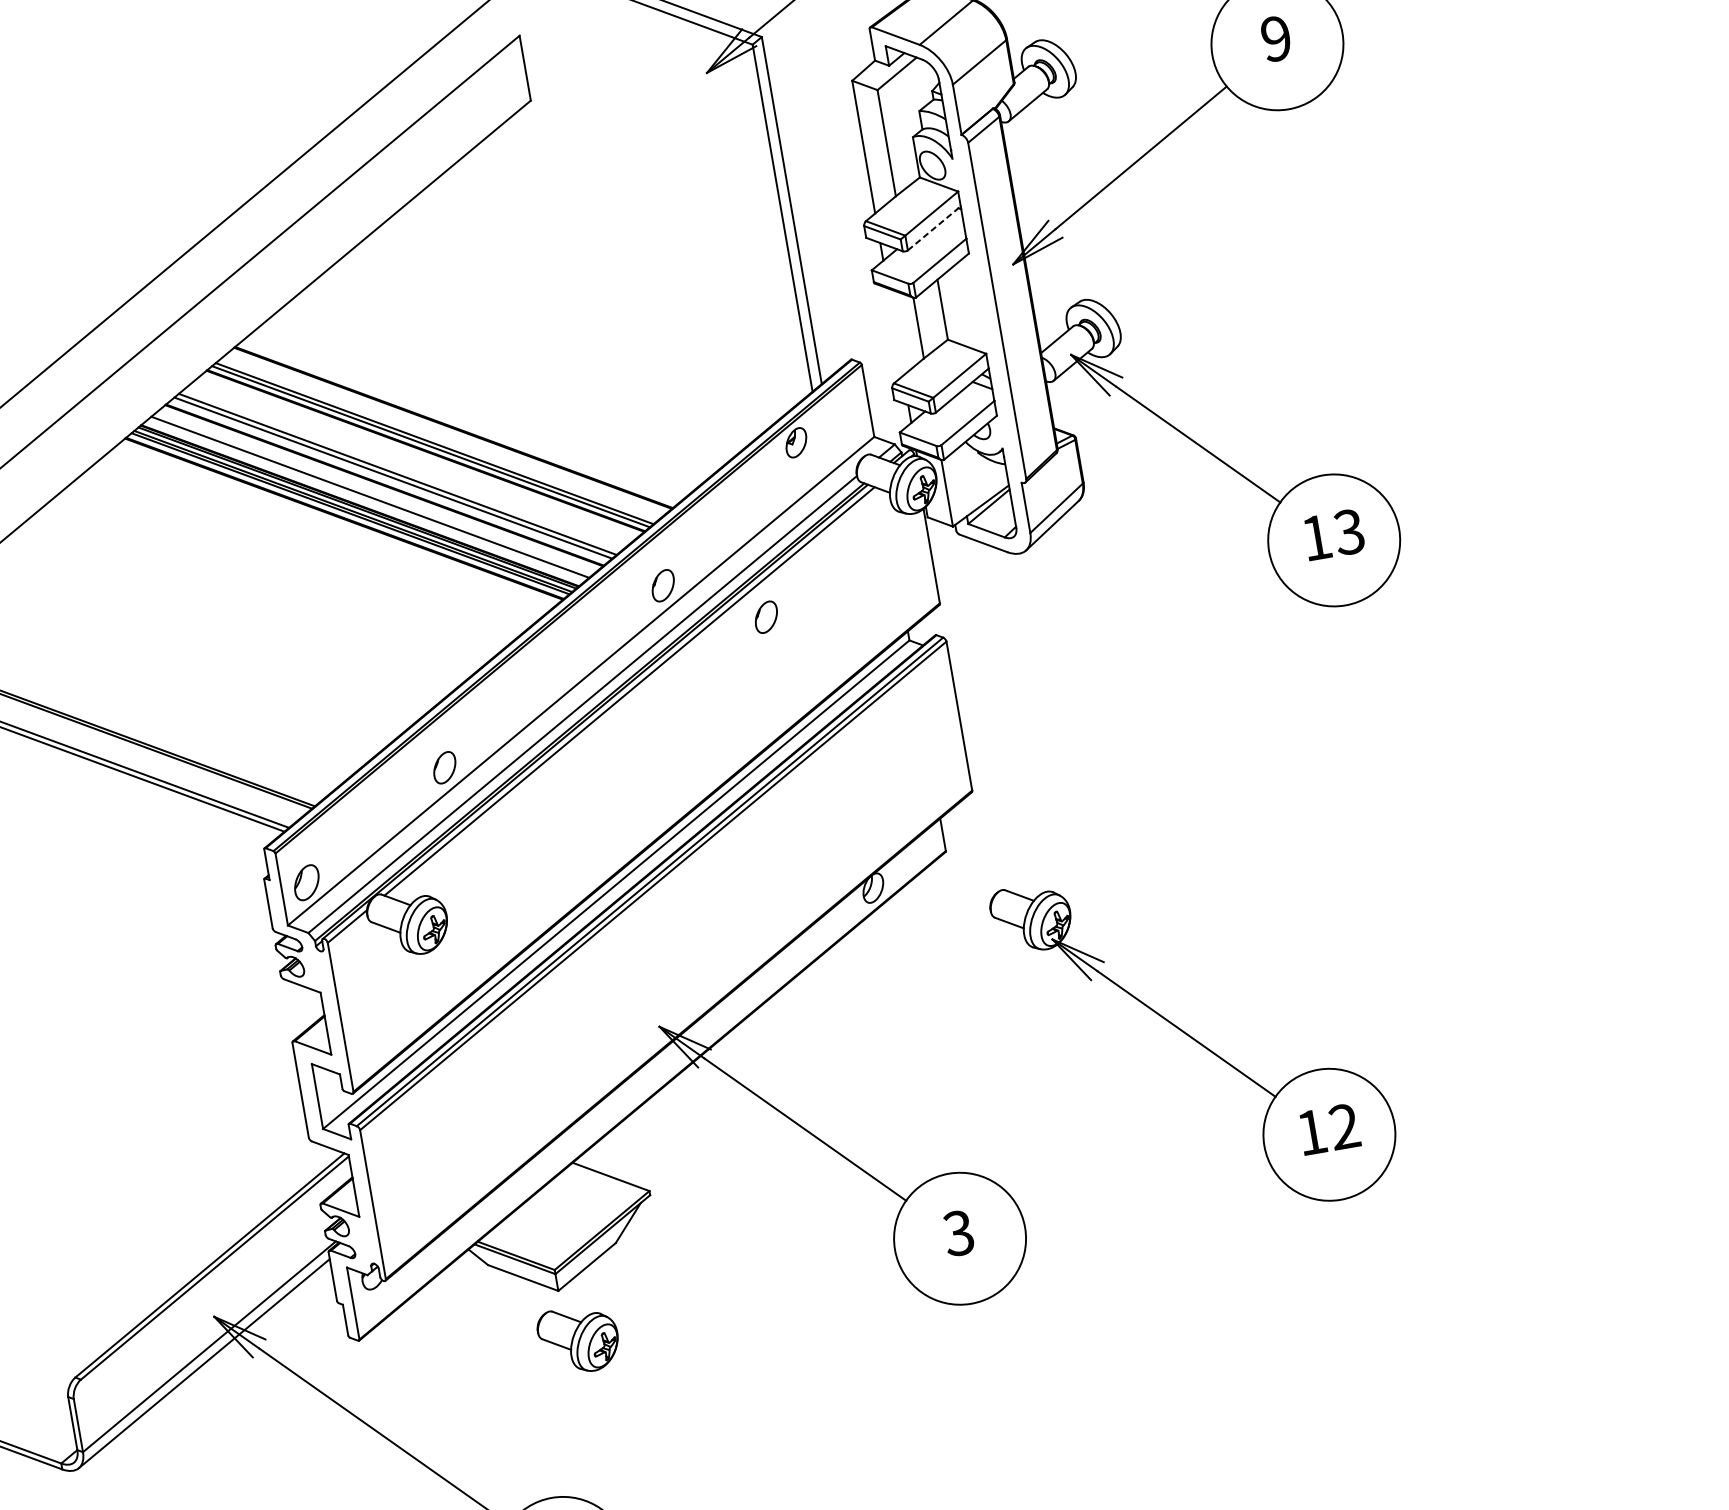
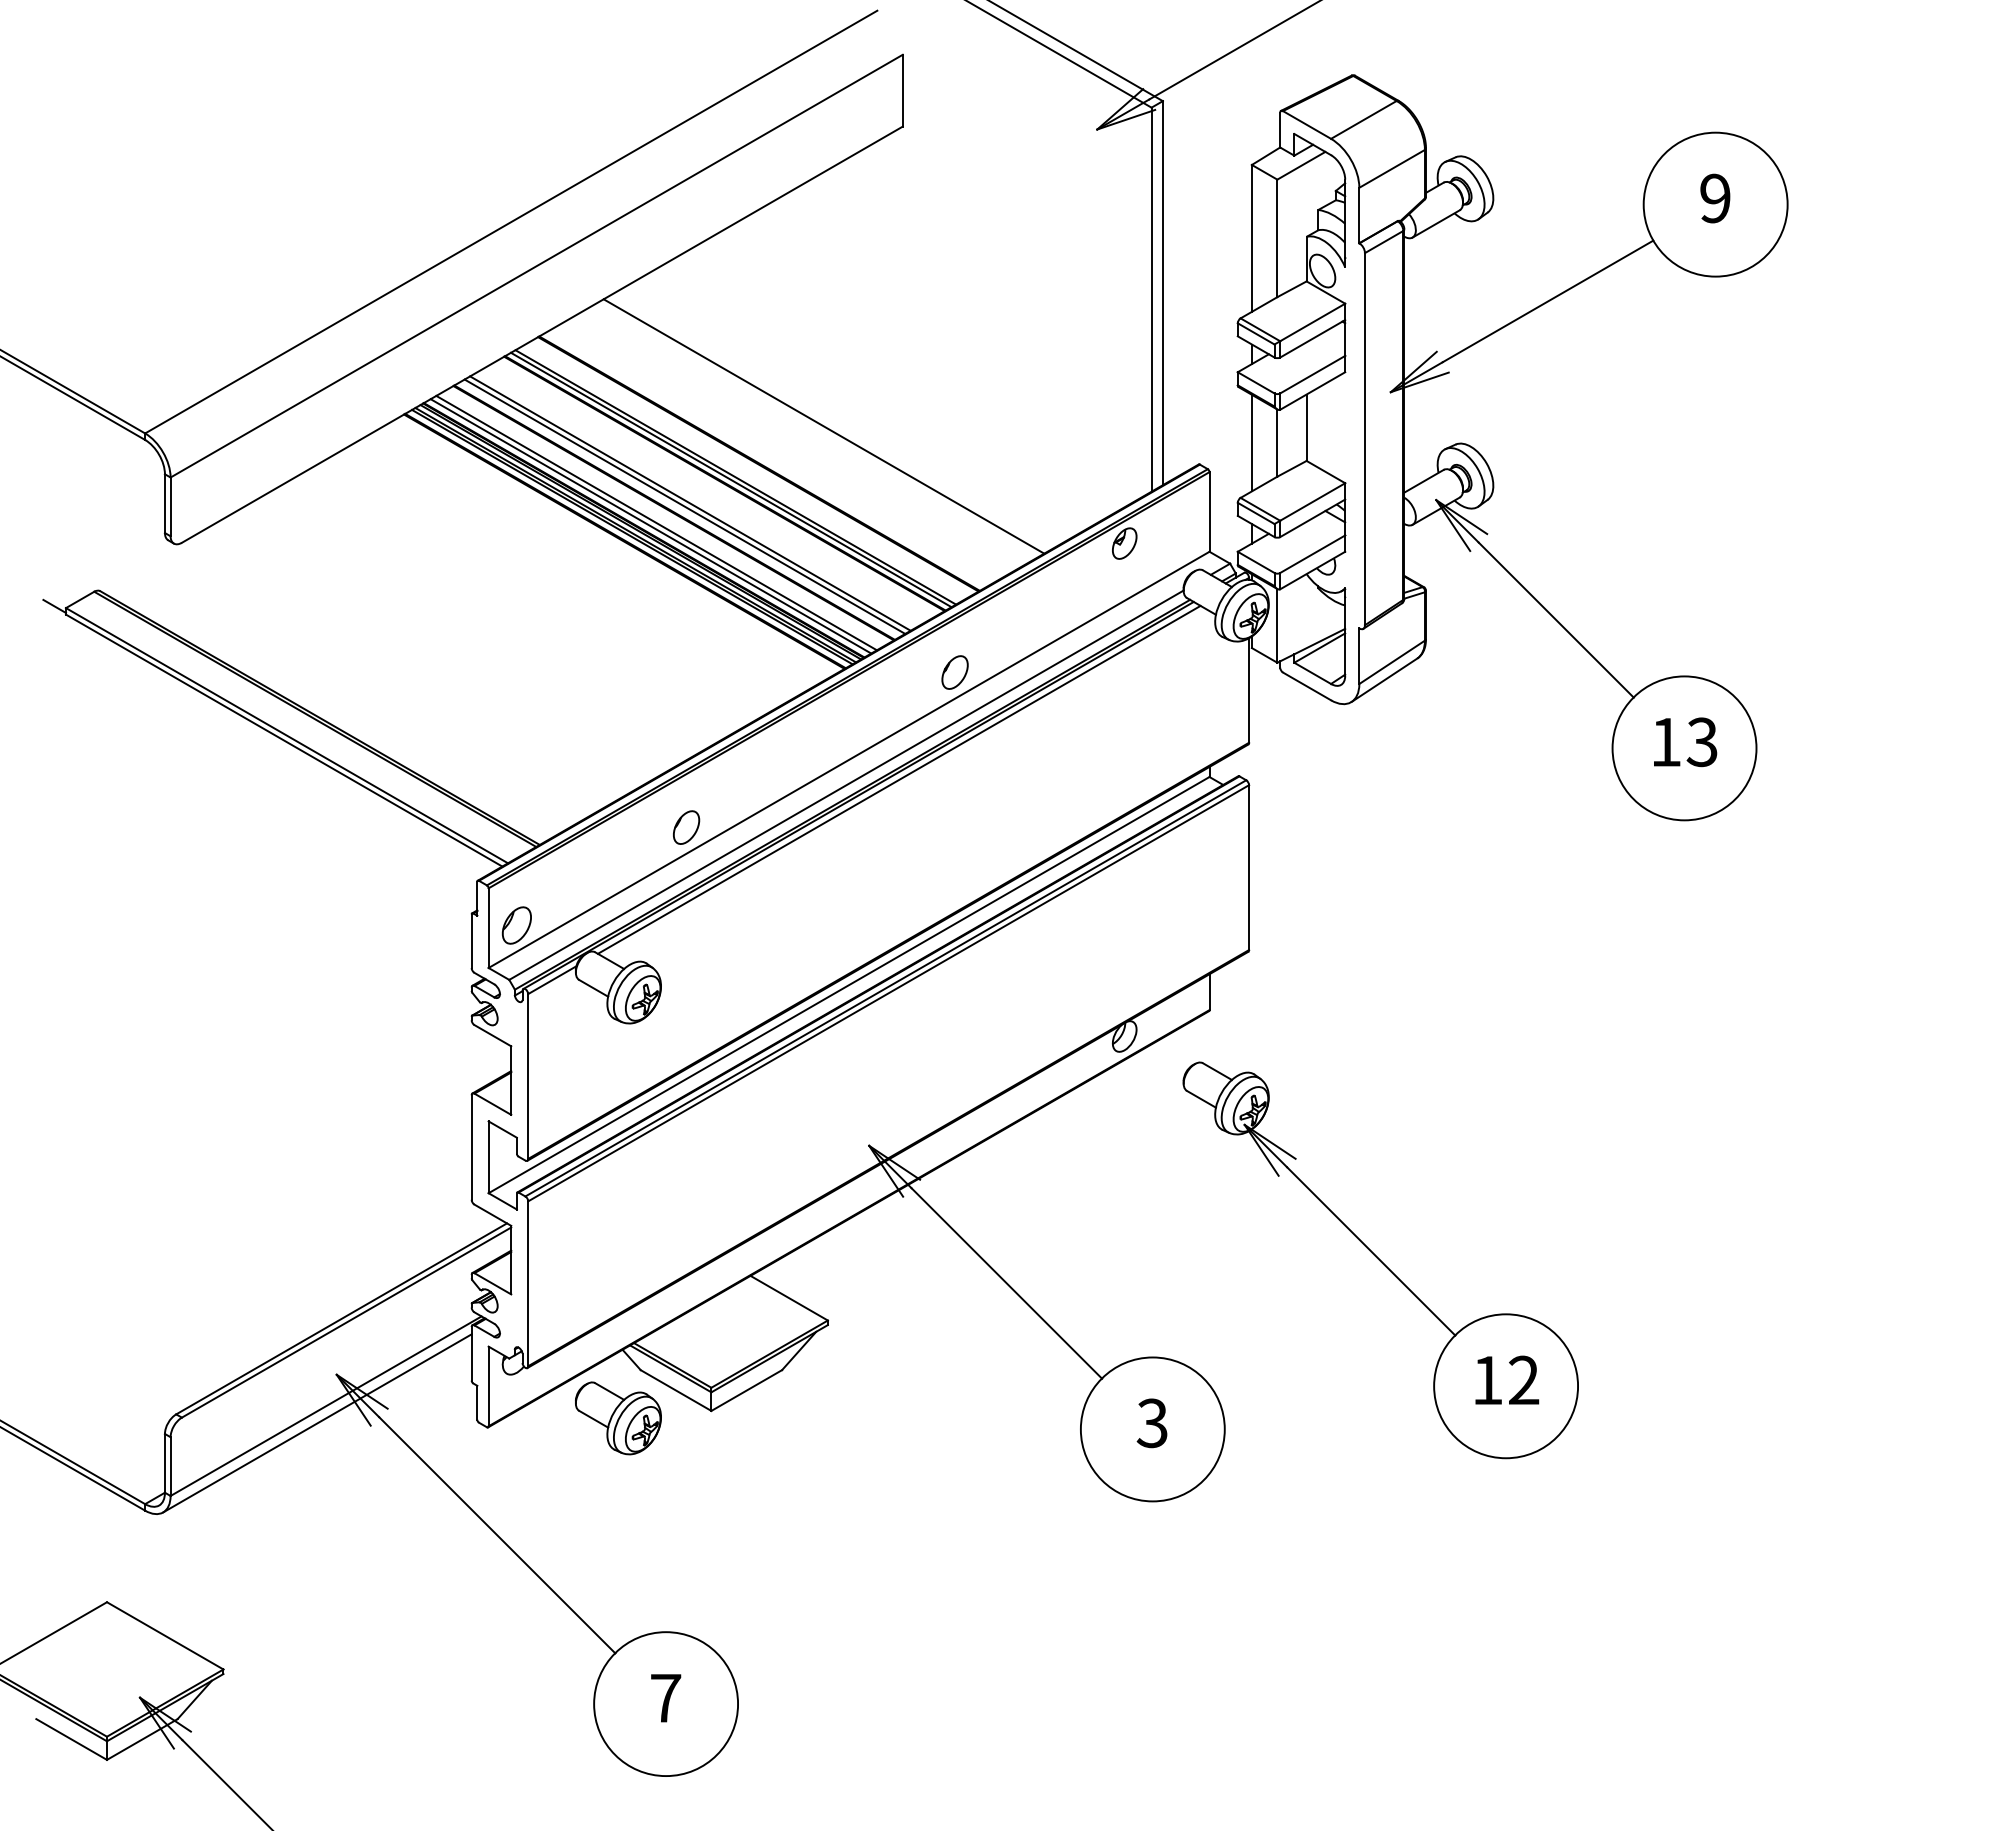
line: (934, 228) -> (1312, 338), dashed -> solid
line: (895, 331) -> (1251, 442), added
line: (505, 383) -> (823, 426), added
line: (365, 501) -> (650, 526), added
part: (765, 617) -> (1059, 725), removed
part: (1196, 1040) -> (1380, 1260), moved
part: (579, 1339) -> (618, 1418), moved

